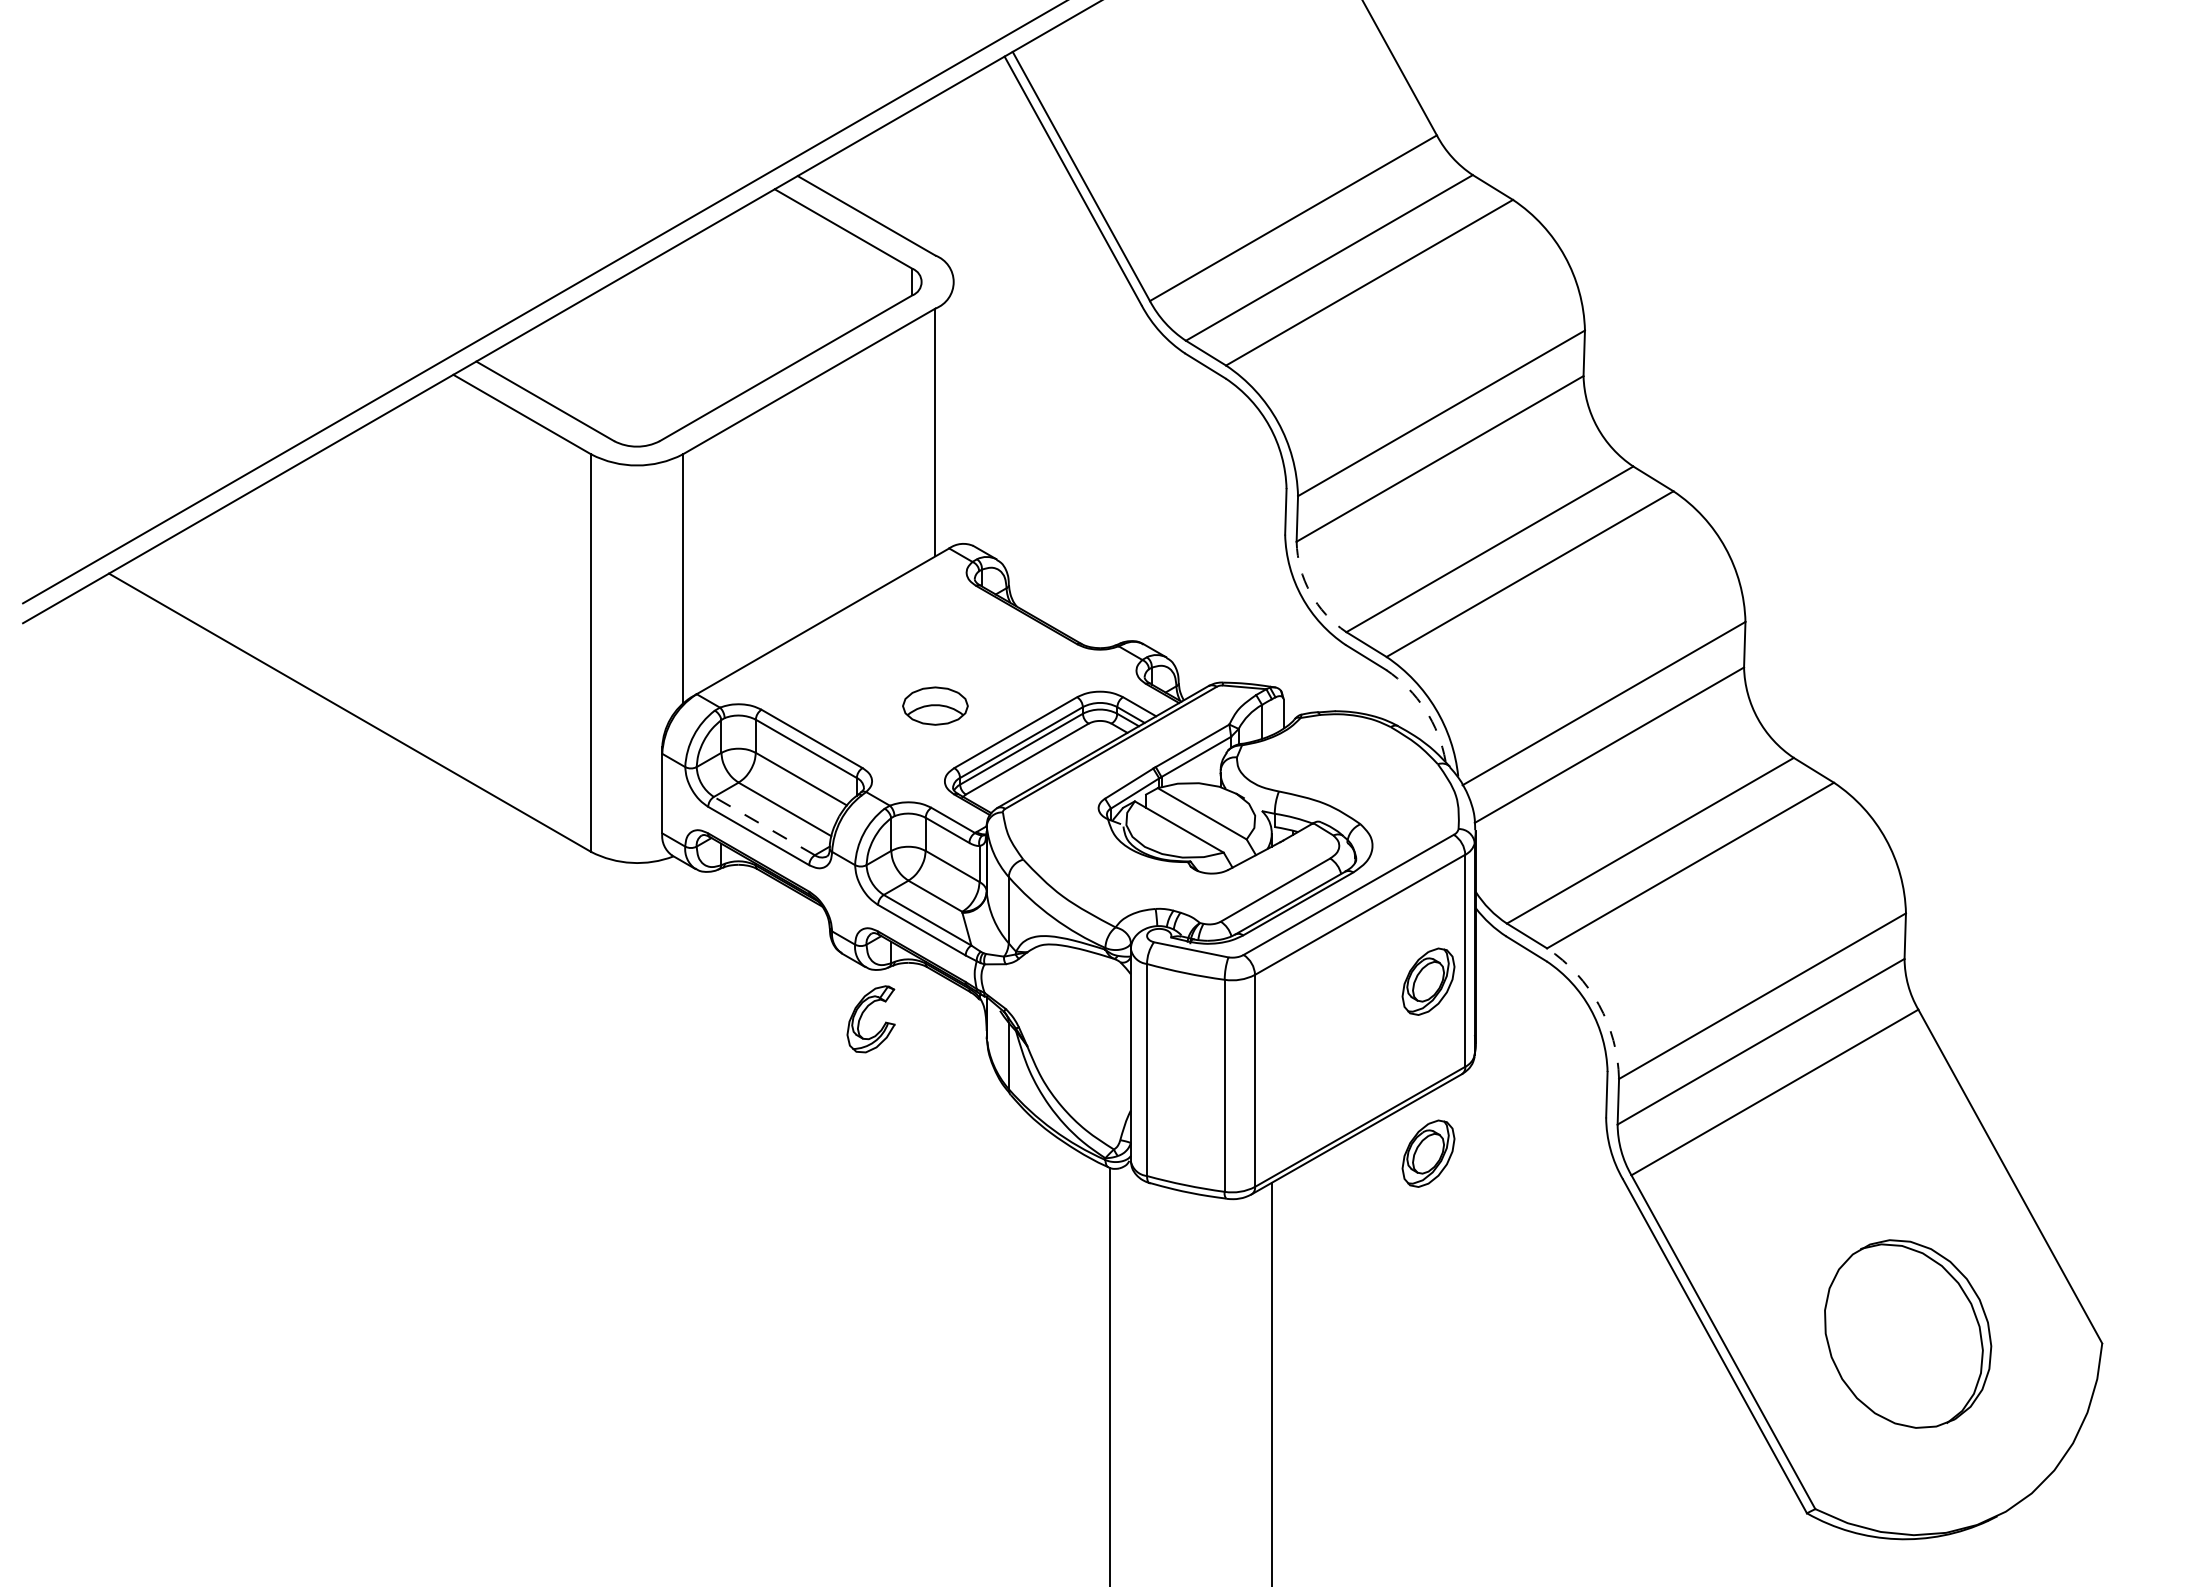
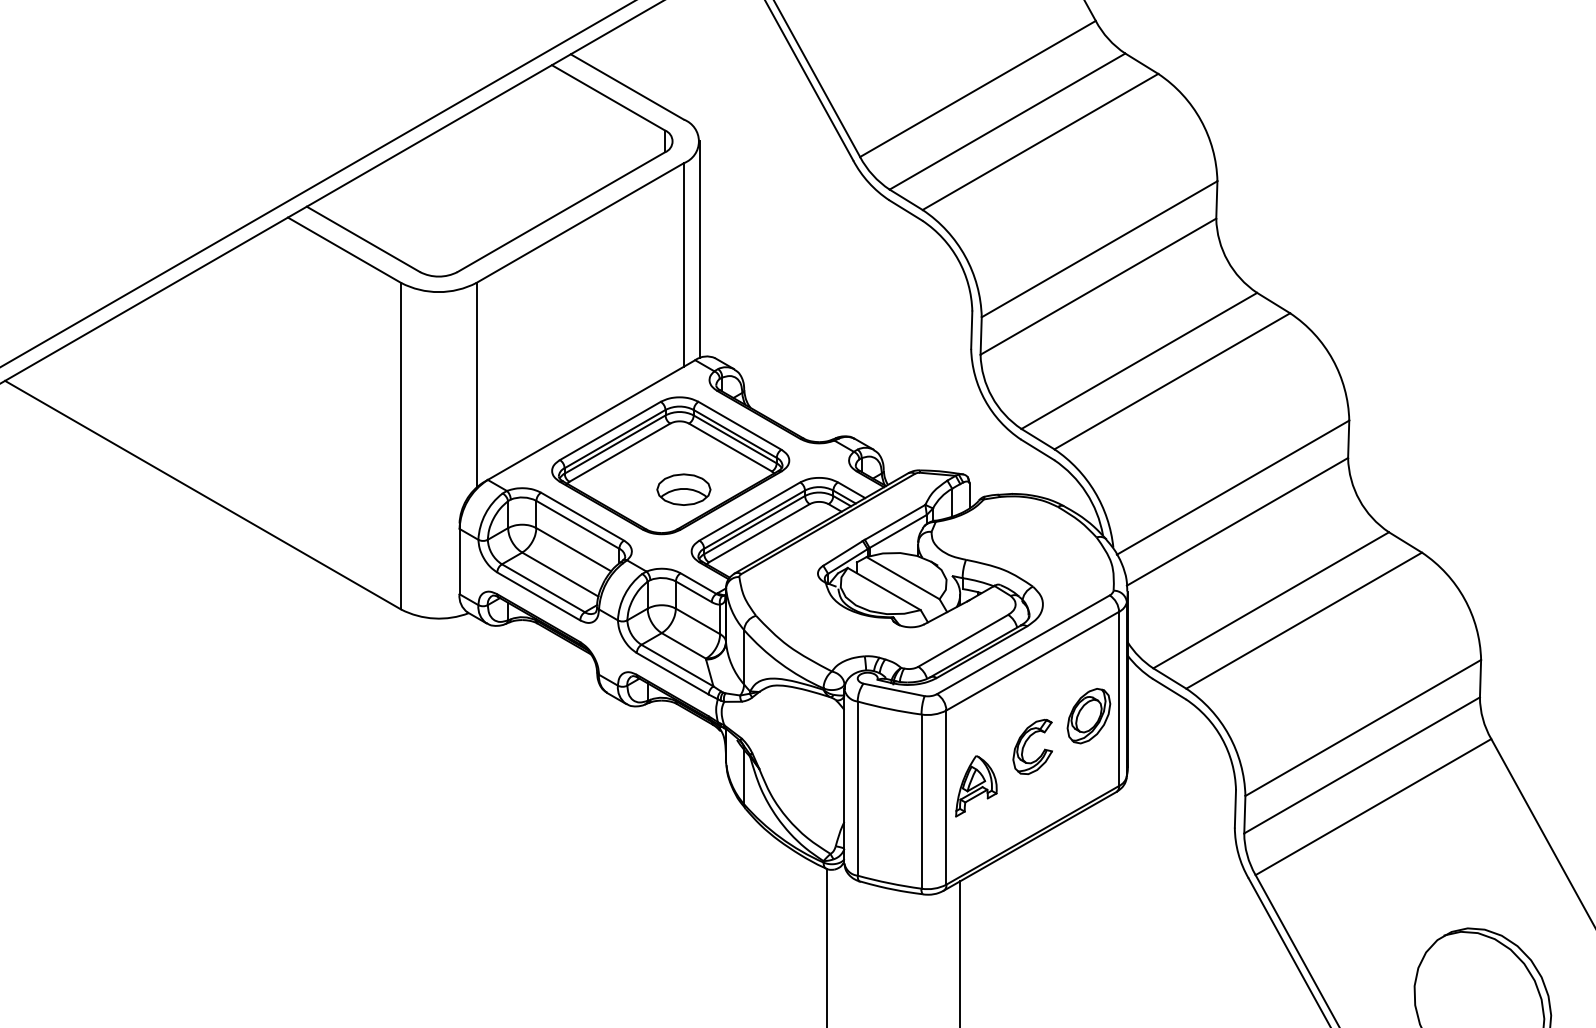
line: (954, 413) -> (699, 249), added
arc: (1310, 593) -> (991, 397), dashed -> solid
part: (919, 676) -> (670, 465), added
arc: (1425, 709) -> (1086, 492), dashed -> solid
line: (764, 825) -> (543, 587), dashed -> solid
arc: (1599, 1004) -> (1229, 734), dashed -> solid
part: (862, 1015) -> (1025, 743), moved
part: (1291, 1067) -> (976, 786), added
part: (1428, 1153) -> (1088, 857), removed

